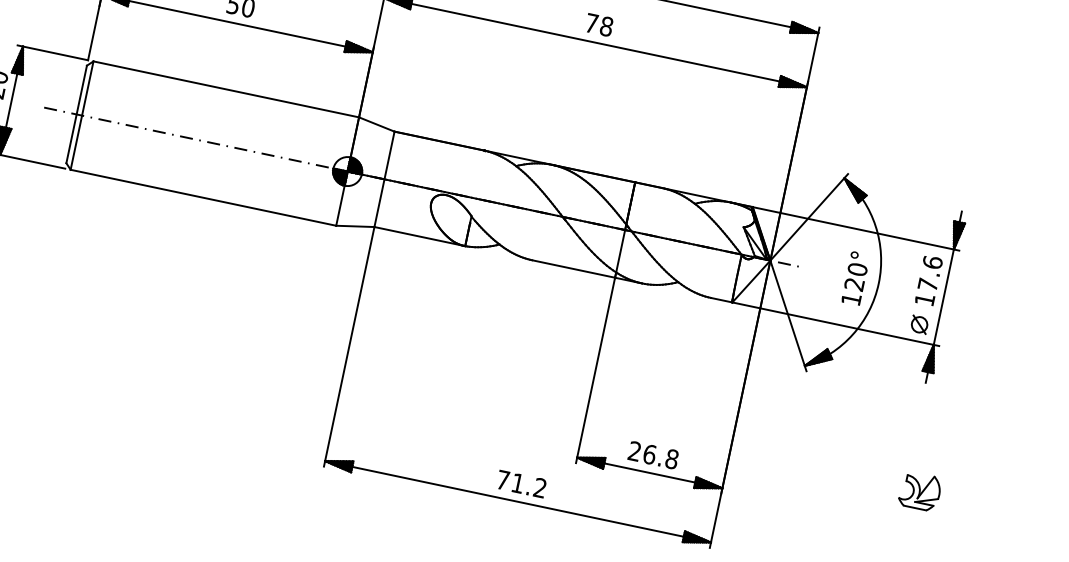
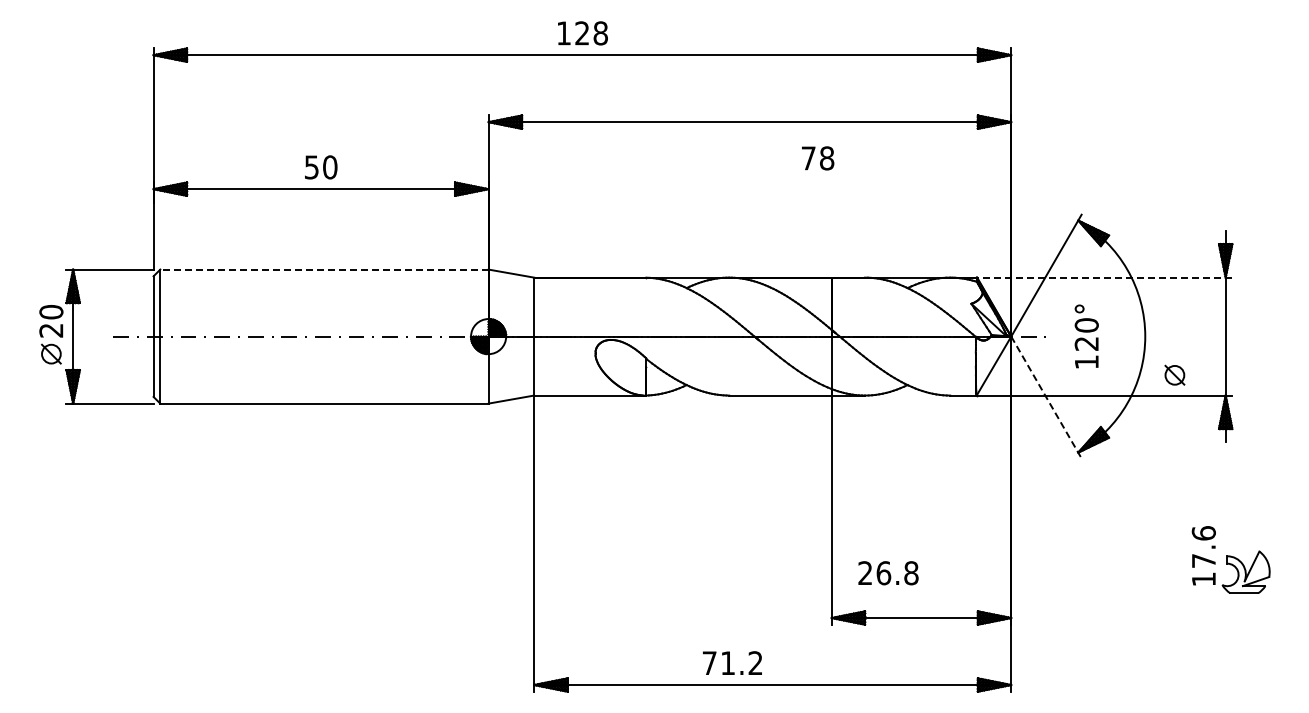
text: (599, 25) -> (818, 158), moved
line: (225, 89) -> (323, 269), solid -> dashed
line: (855, 228) -> (1104, 277), solid -> dashed
text: (855, 278) -> (1086, 336), moved
text: (928, 280) -> (1203, 555), moved
line: (788, 315) -> (1046, 397), solid -> dashed
part: (919, 324) -> (1174, 374), moved
text: (653, 455) -> (888, 573), moved
text: (521, 483) -> (732, 662), moved

